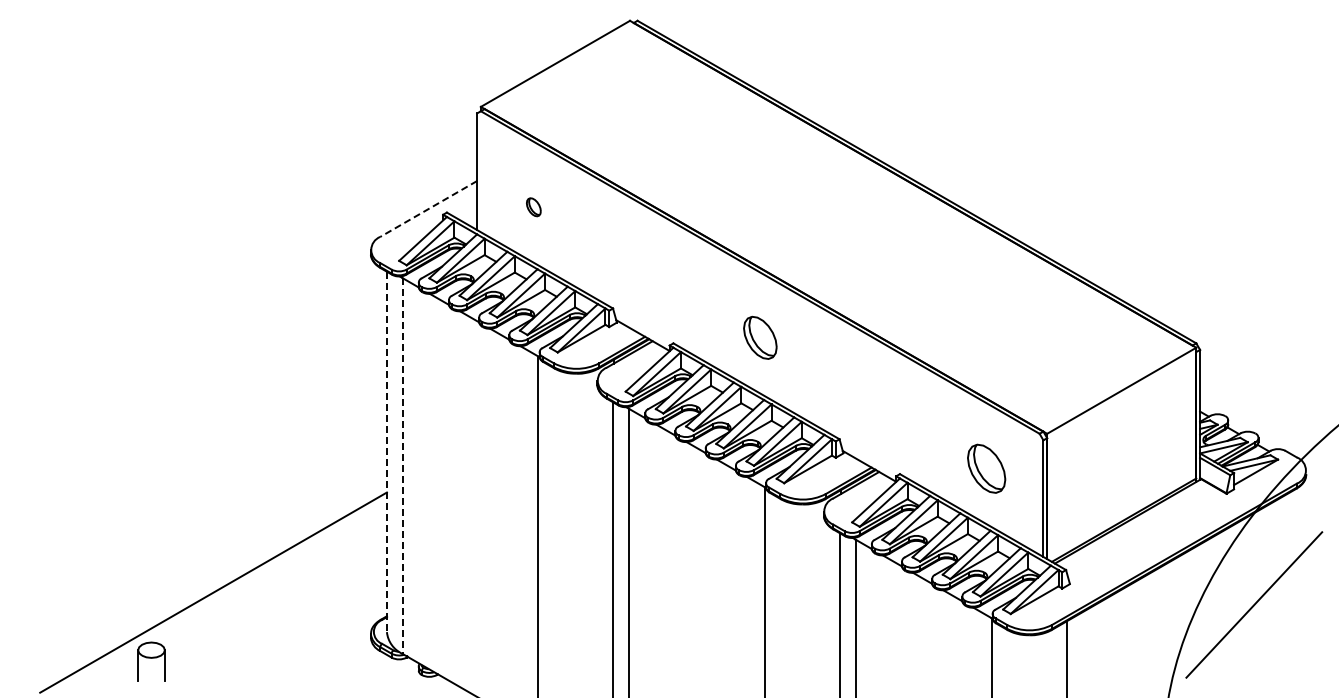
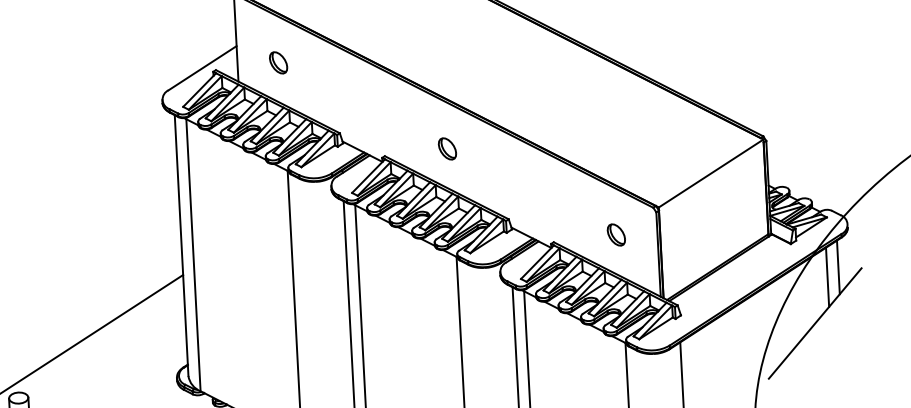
part: (533, 207) -> (278, 63), size x1.67
line: (428, 208) -> (202, 67), dashed -> solid
part: (759, 337) -> (446, 148), size x0.71
line: (386, 452) -> (181, 246), dashed -> solid
line: (402, 466) -> (193, 255), dashed -> solid
part: (986, 468) -> (616, 234), size x0.62
line: (1290, 529) -> (838, 267), added
line: (1274, 542) -> (827, 277), added

